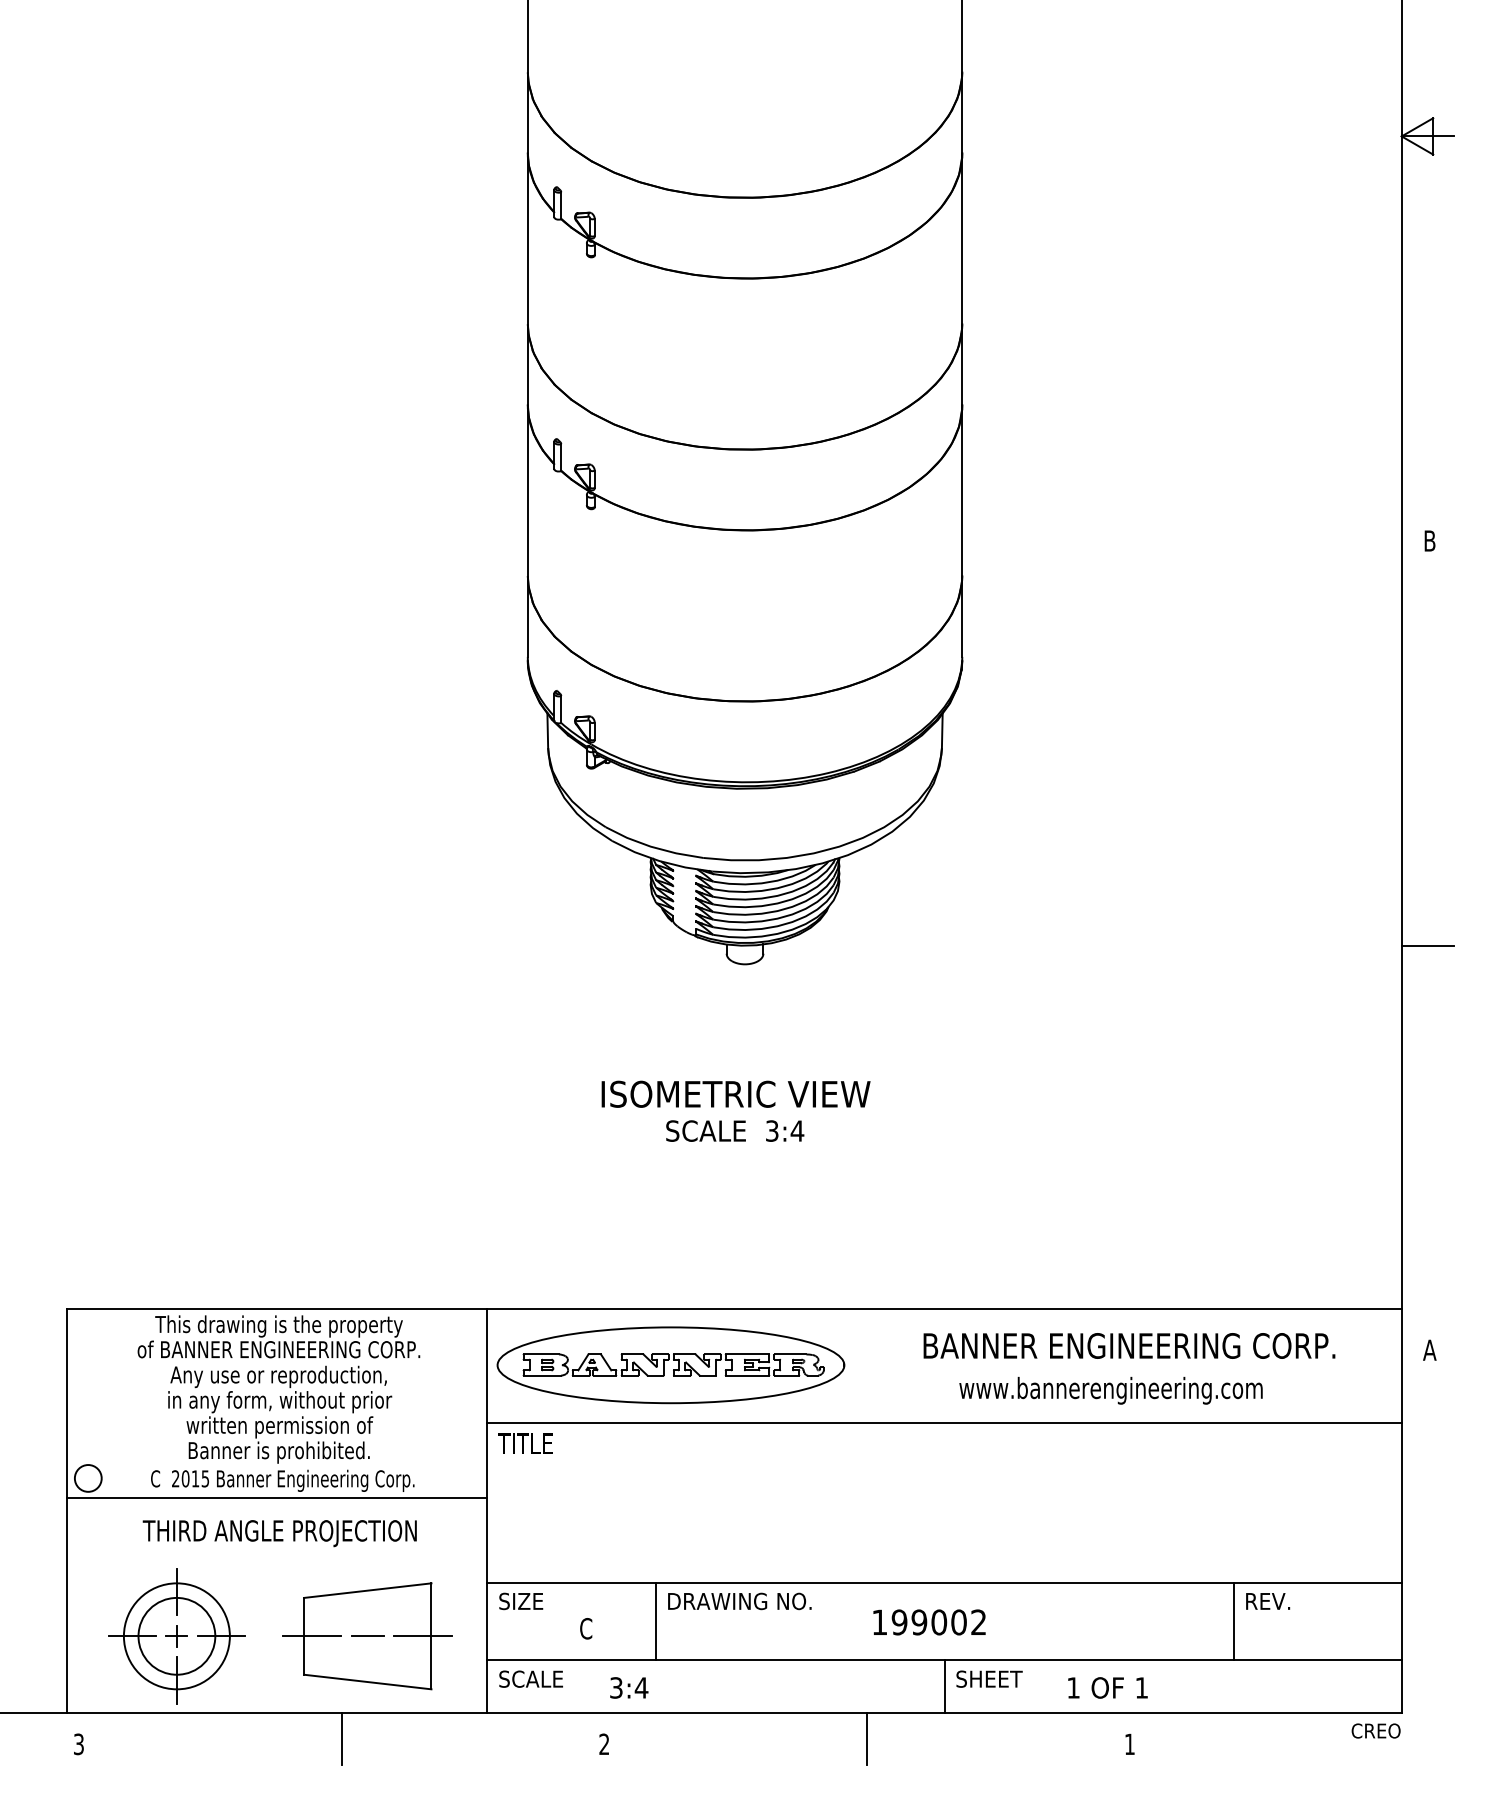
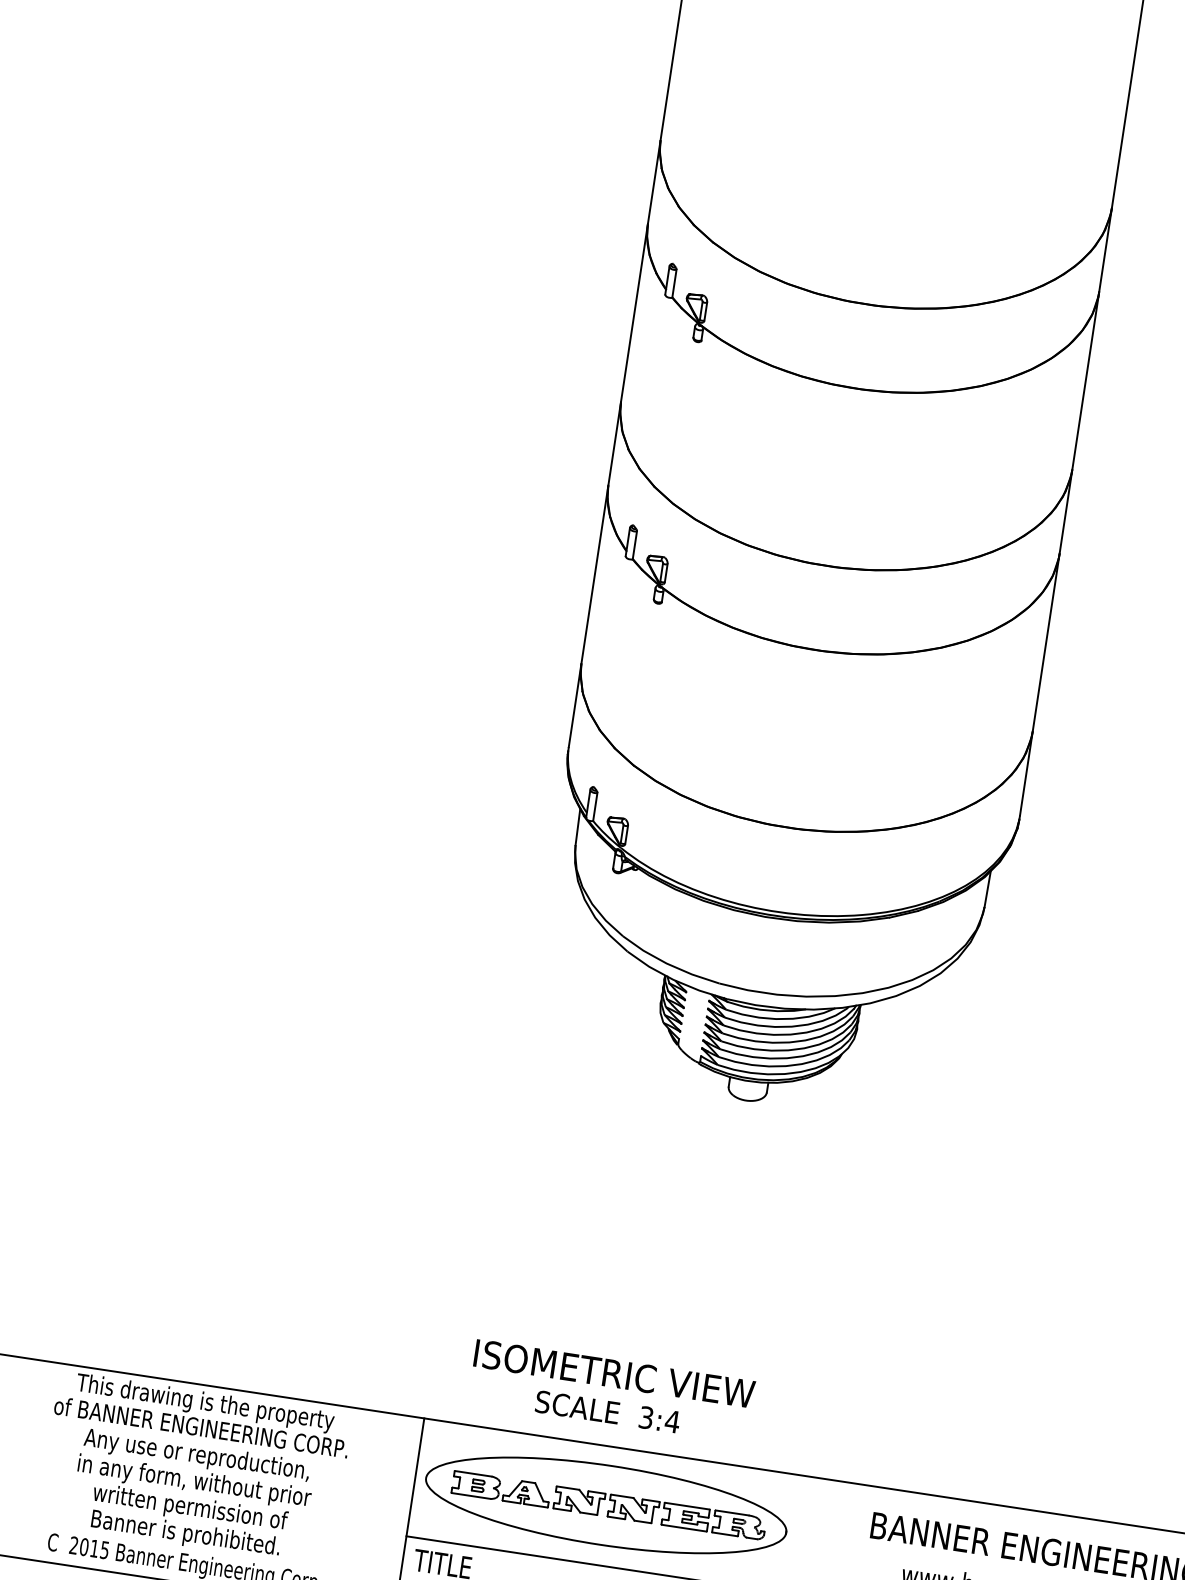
text: (735, 1110) -> (611, 1390), moved

